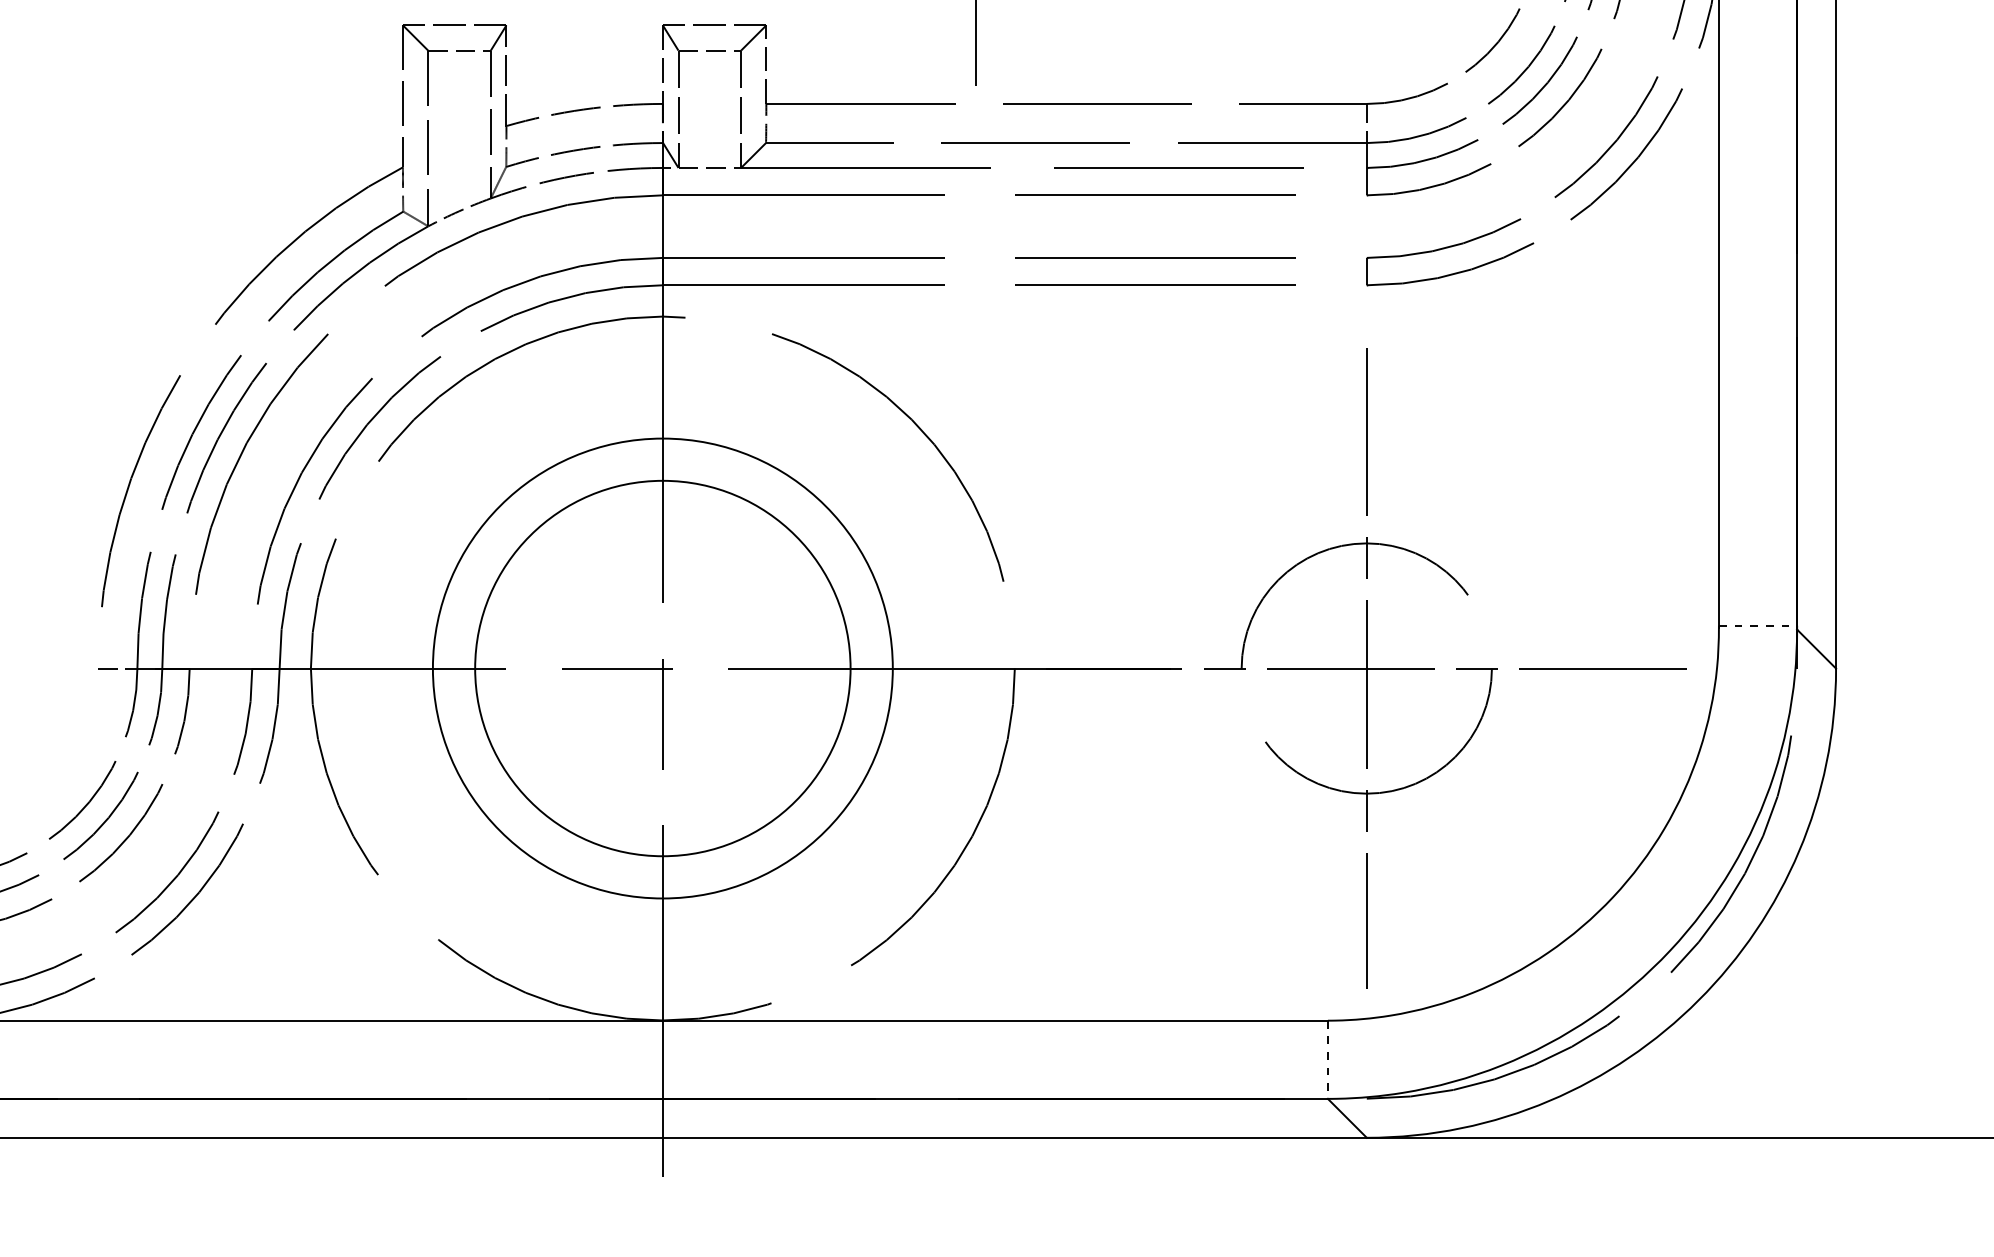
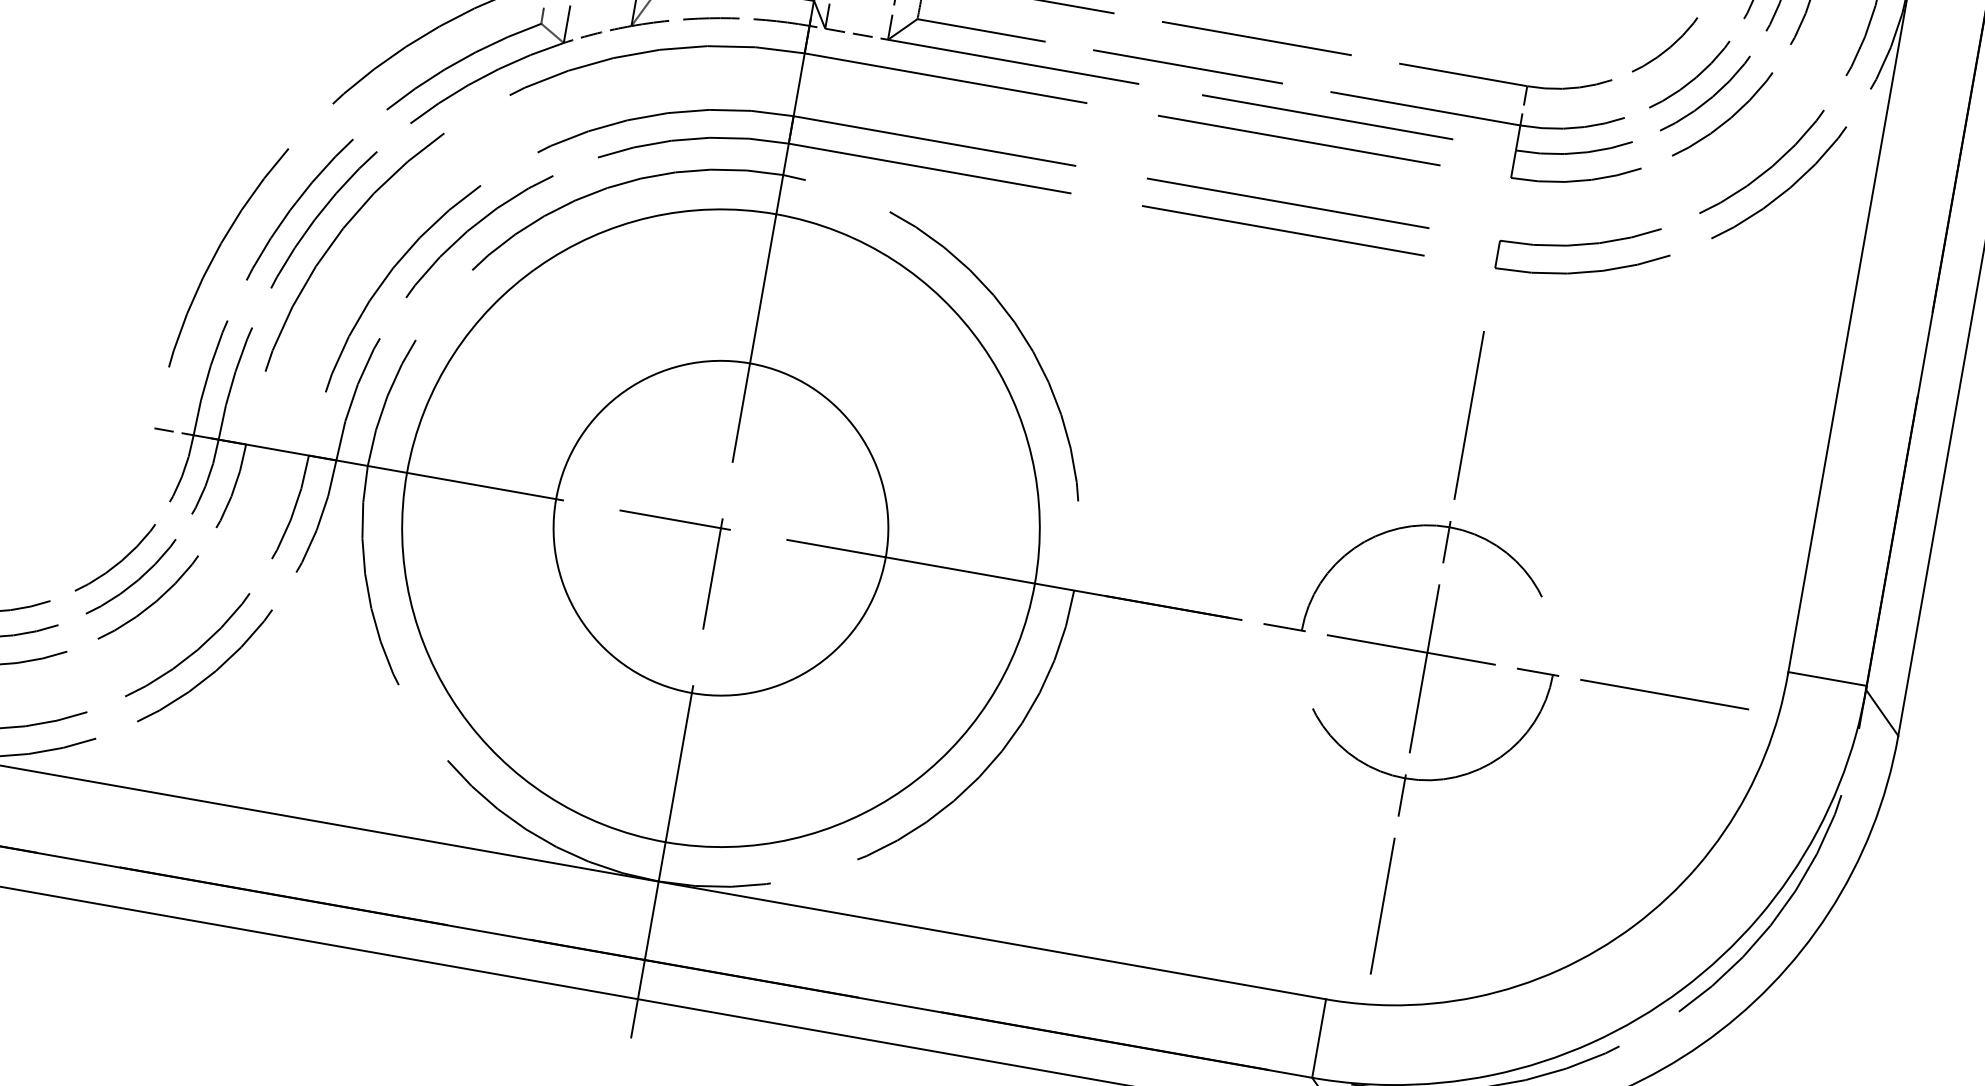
line: (1758, 625) -> (1828, 678), dashed -> solid
circle: (662, 668) -> (720, 528), size x0.71
circle: (662, 668) -> (720, 528), size x1.67
line: (1327, 1060) -> (1318, 1039), dashed -> solid

